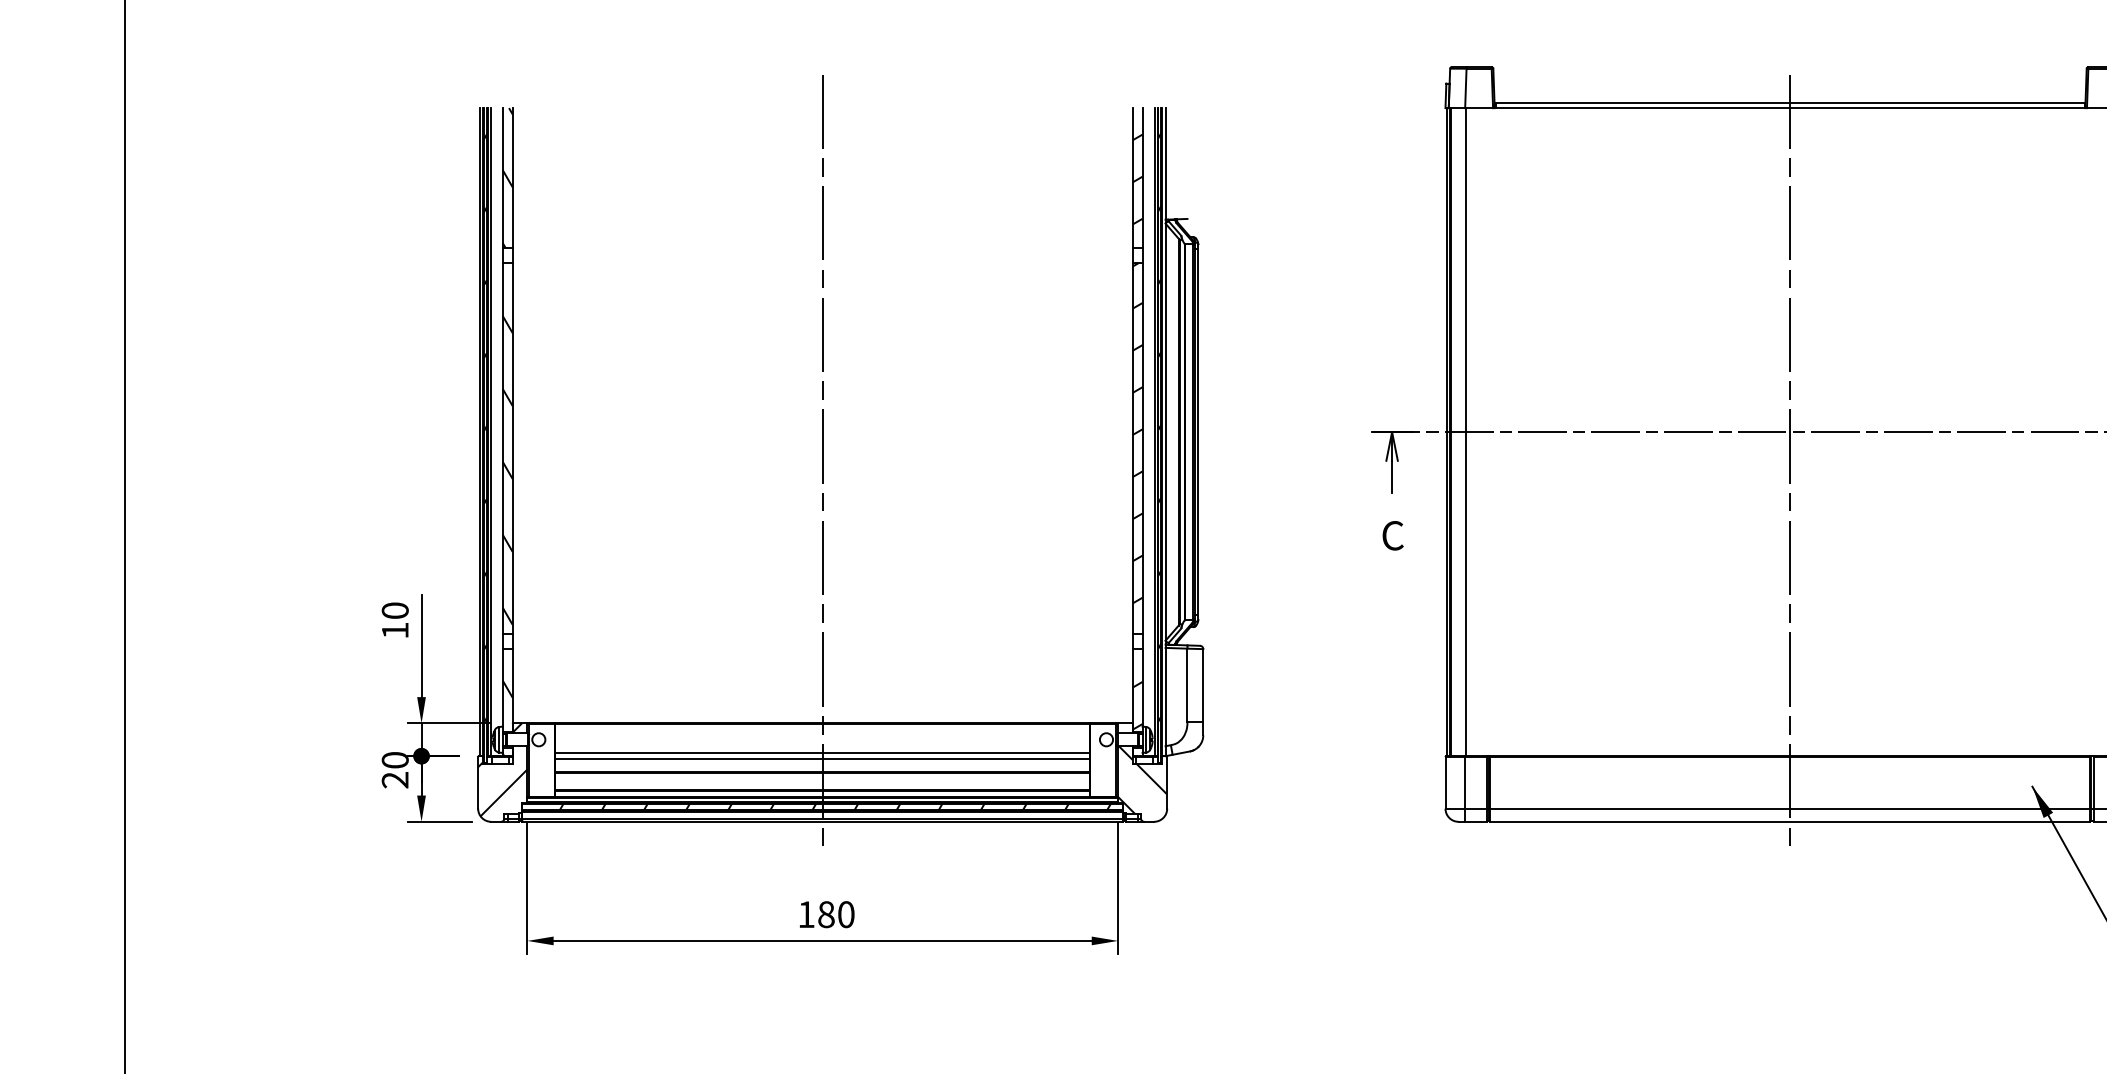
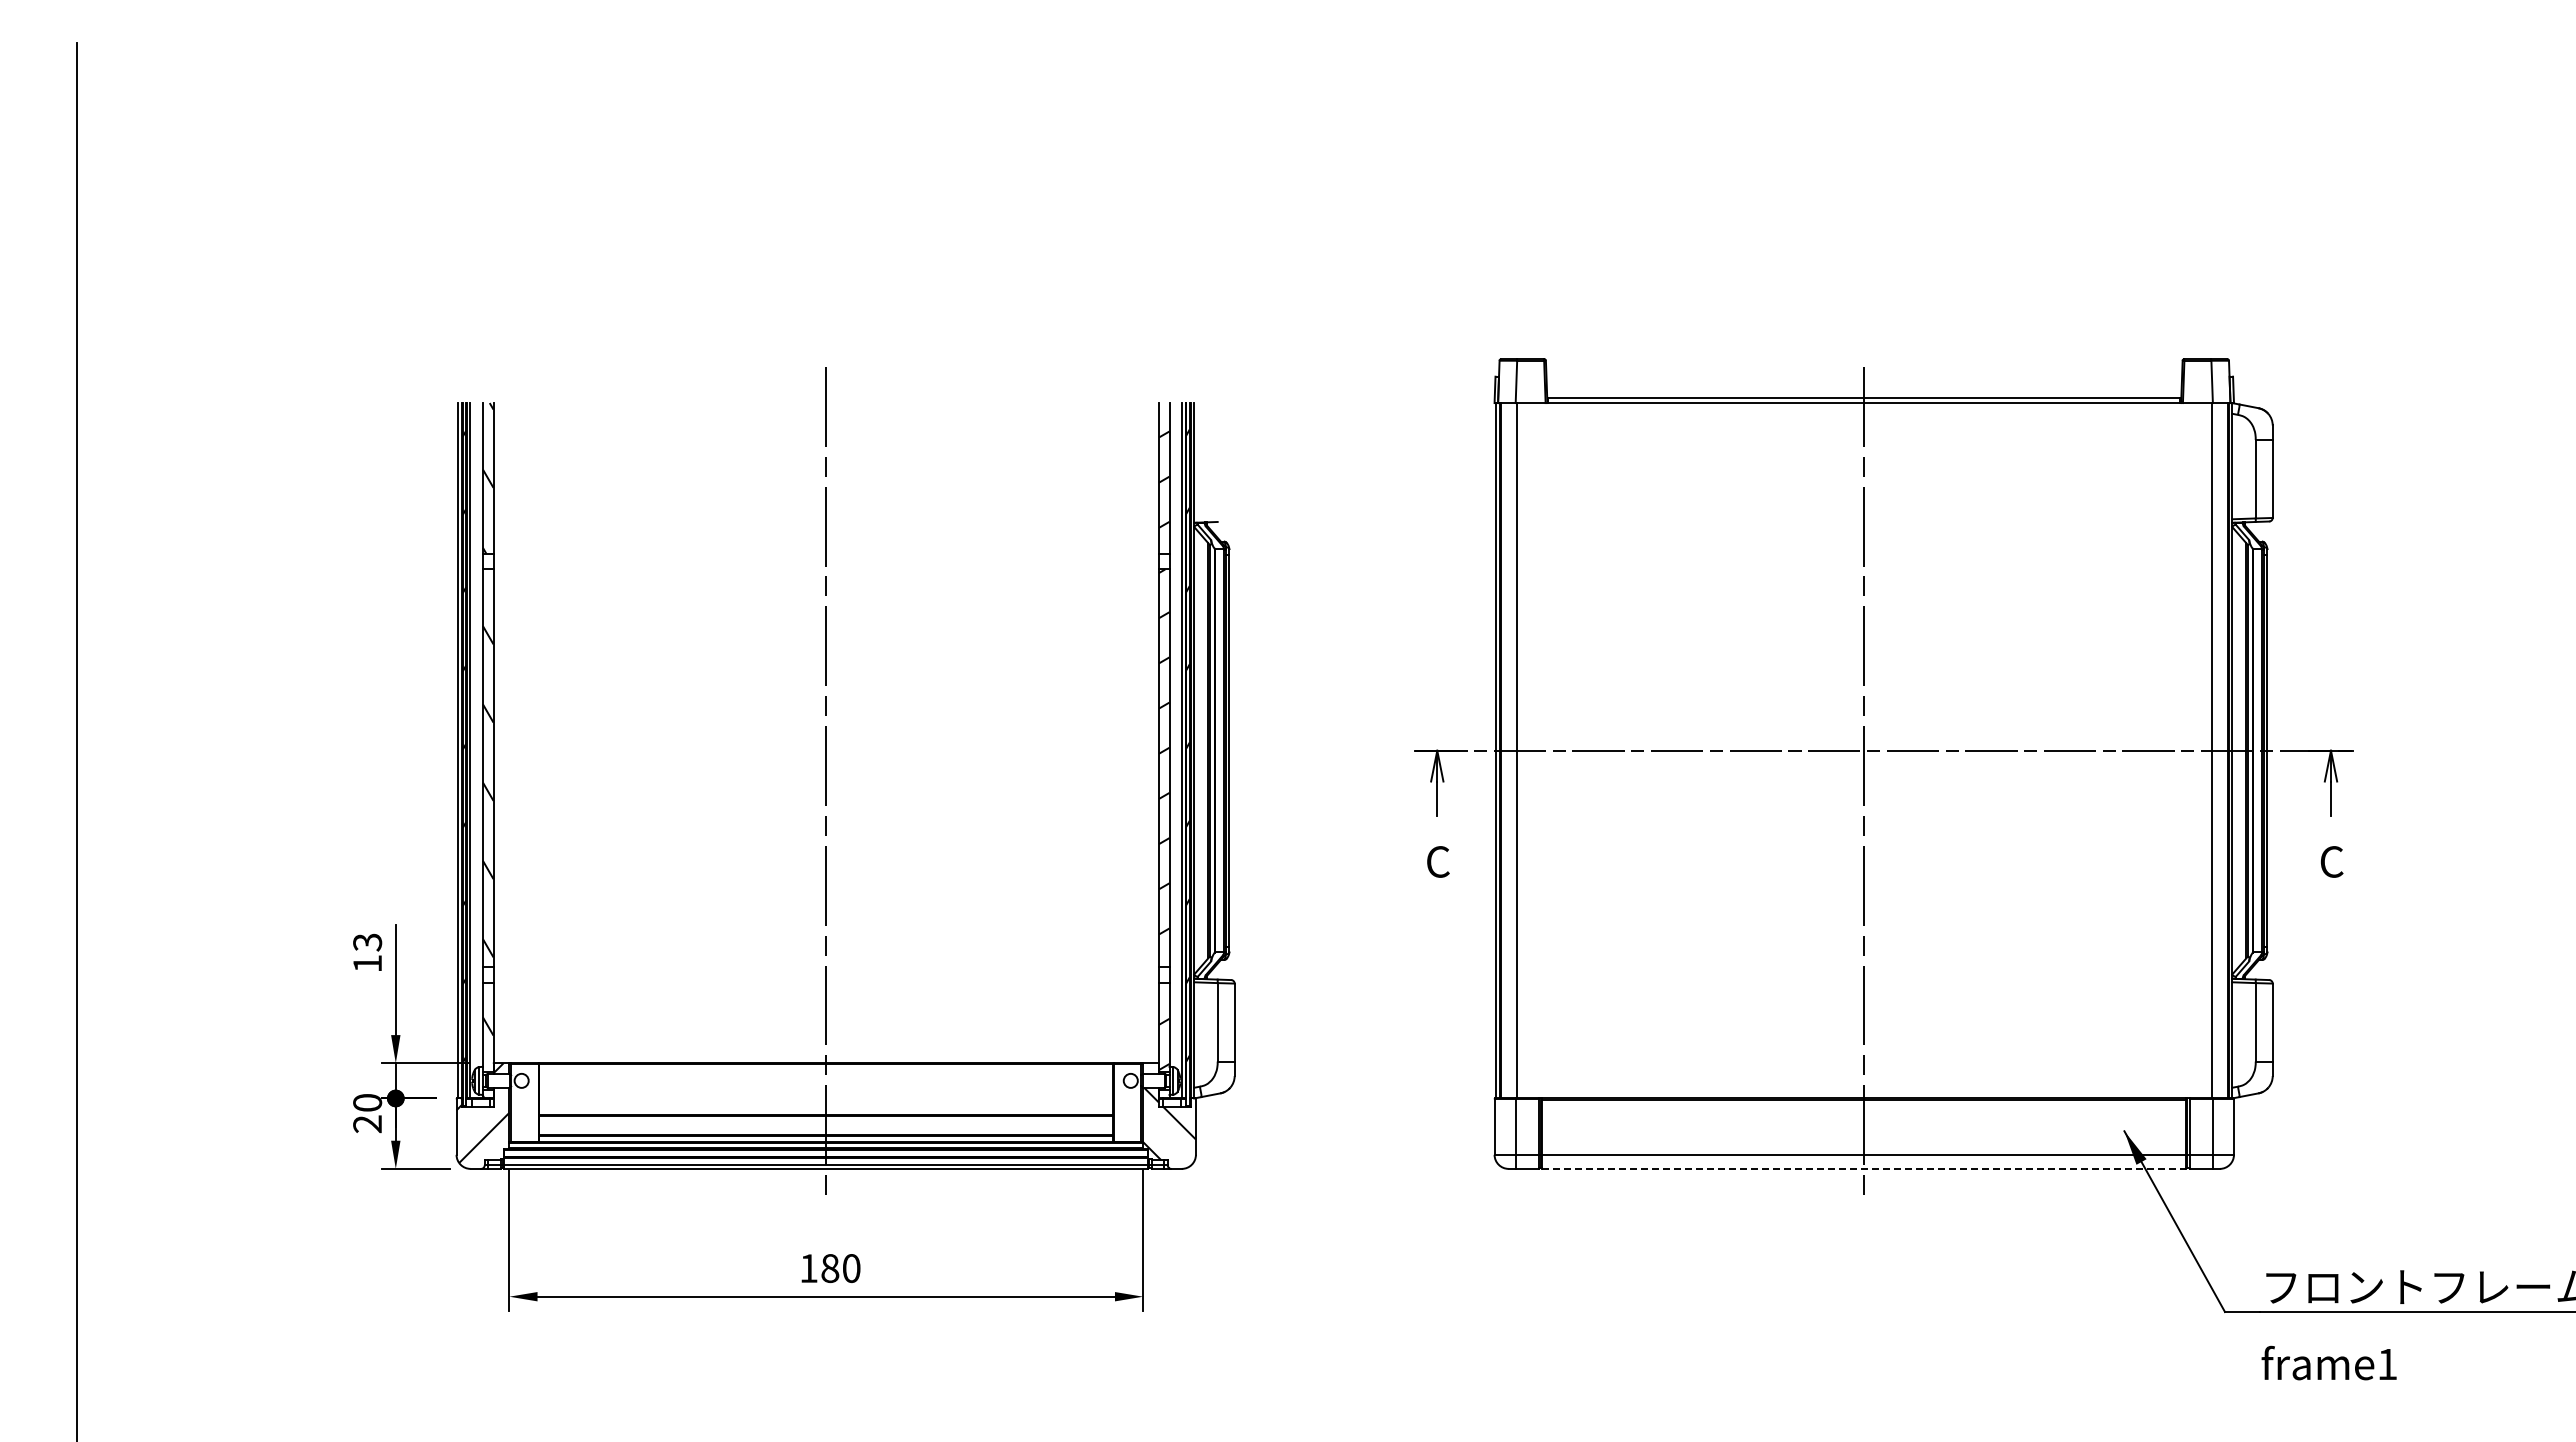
text: (395, 610) -> (367, 942), 10 -> 13
line: (822, 752) -> (826, 1094), removed
line: (822, 759) -> (826, 1102), removed
hatch: (835, 806) -> (839, 1152), removed
line: (1790, 821) -> (1864, 1168), solid -> dashed

